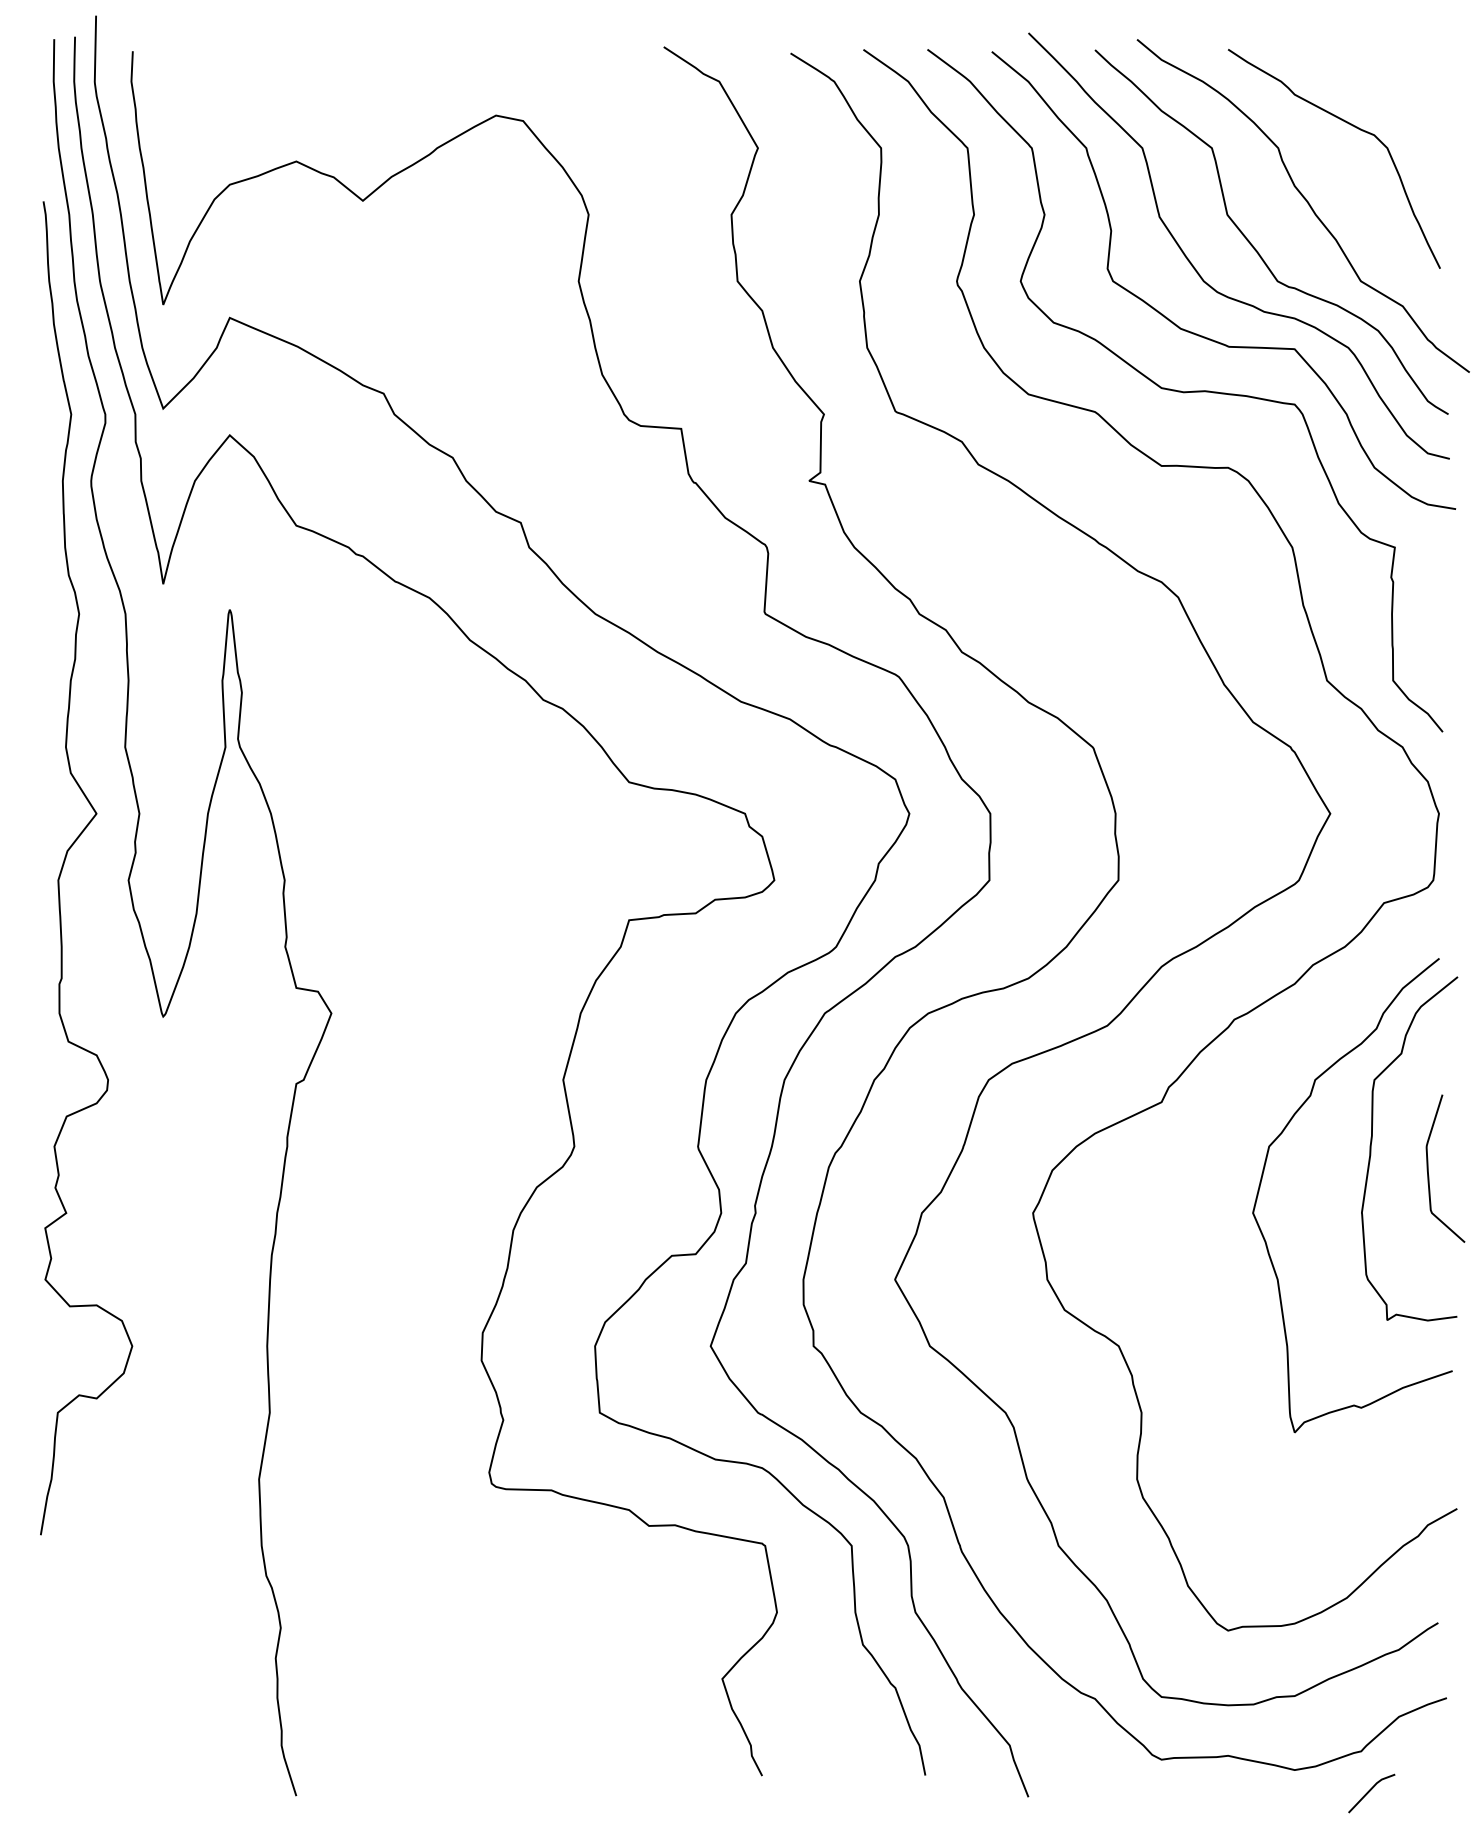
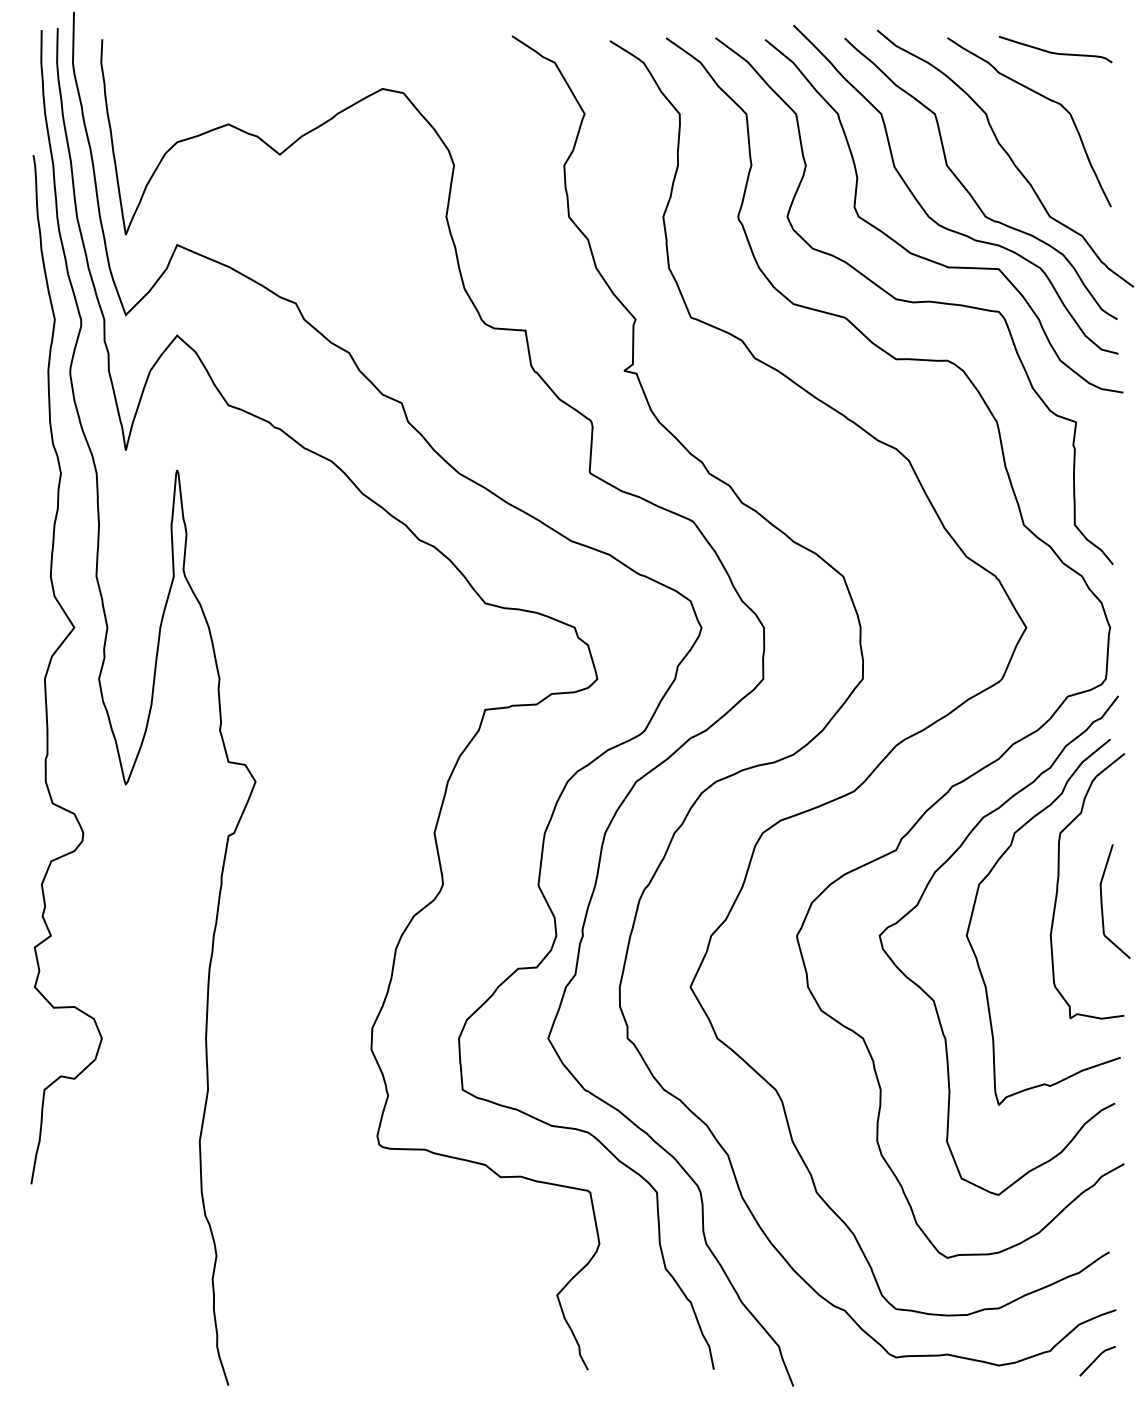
curve: (1367, 68) -> (1055, 52), added
curve: (1211, 1297) -> (934, 1000), added
line: (1370, 1791) -> (1096, 1359), moved

